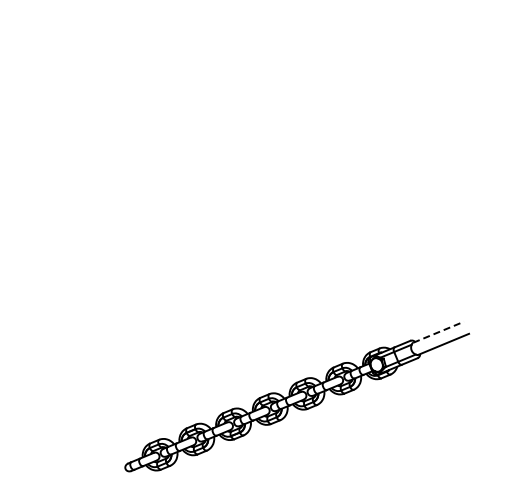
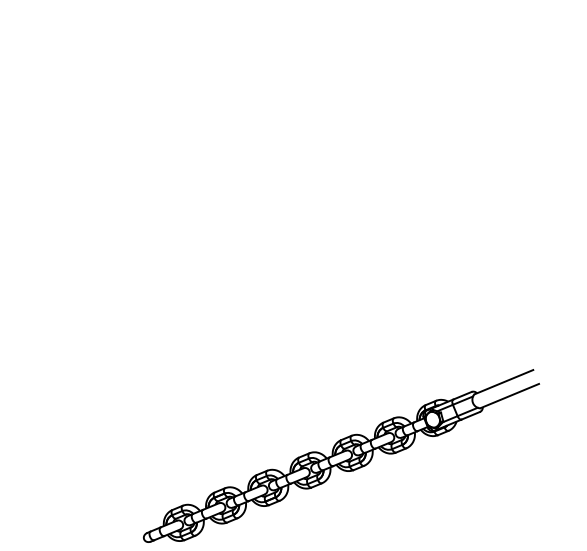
line: (438, 332) -> (503, 382), dashed -> solid

